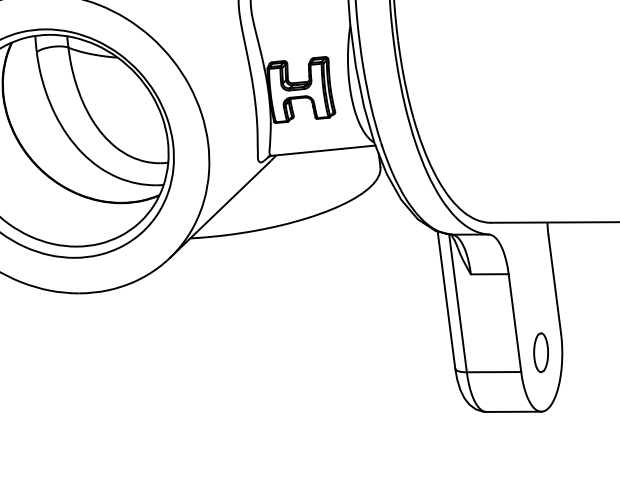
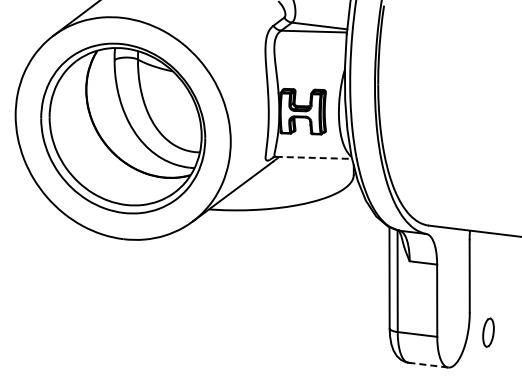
line: (324, 150) -> (314, 157), solid -> dashed
part: (541, 352) -> (488, 332), moved
line: (514, 412) -> (428, 365), solid -> dashed

